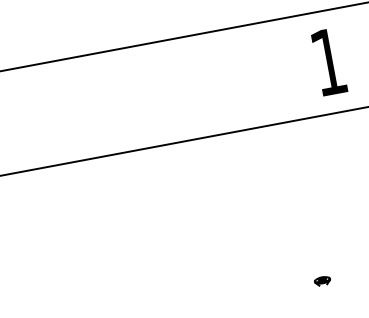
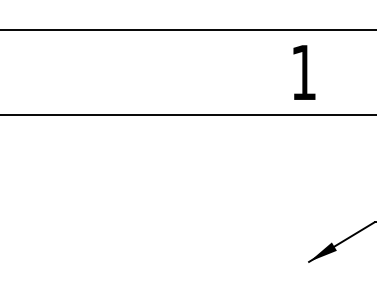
part: (322, 280) -> (265, 250), removed

